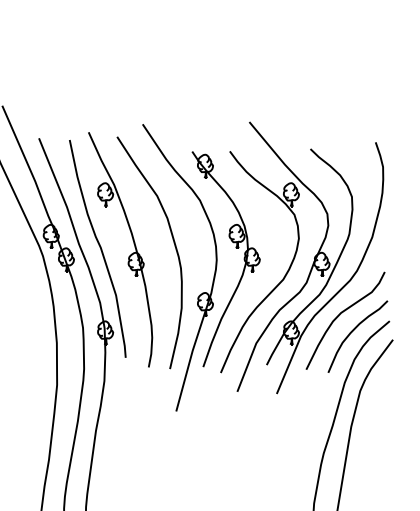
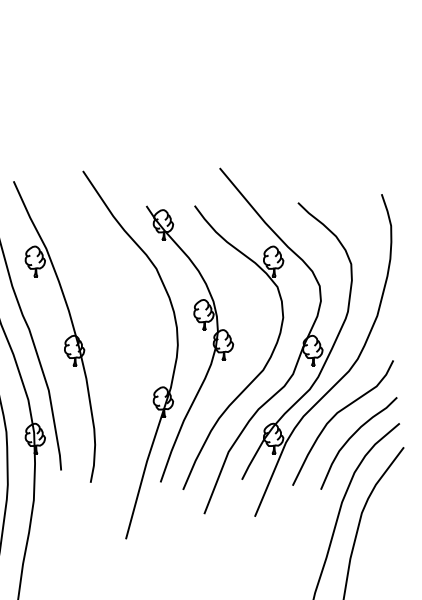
curve: (173, 243) -> (122, 323), removed

